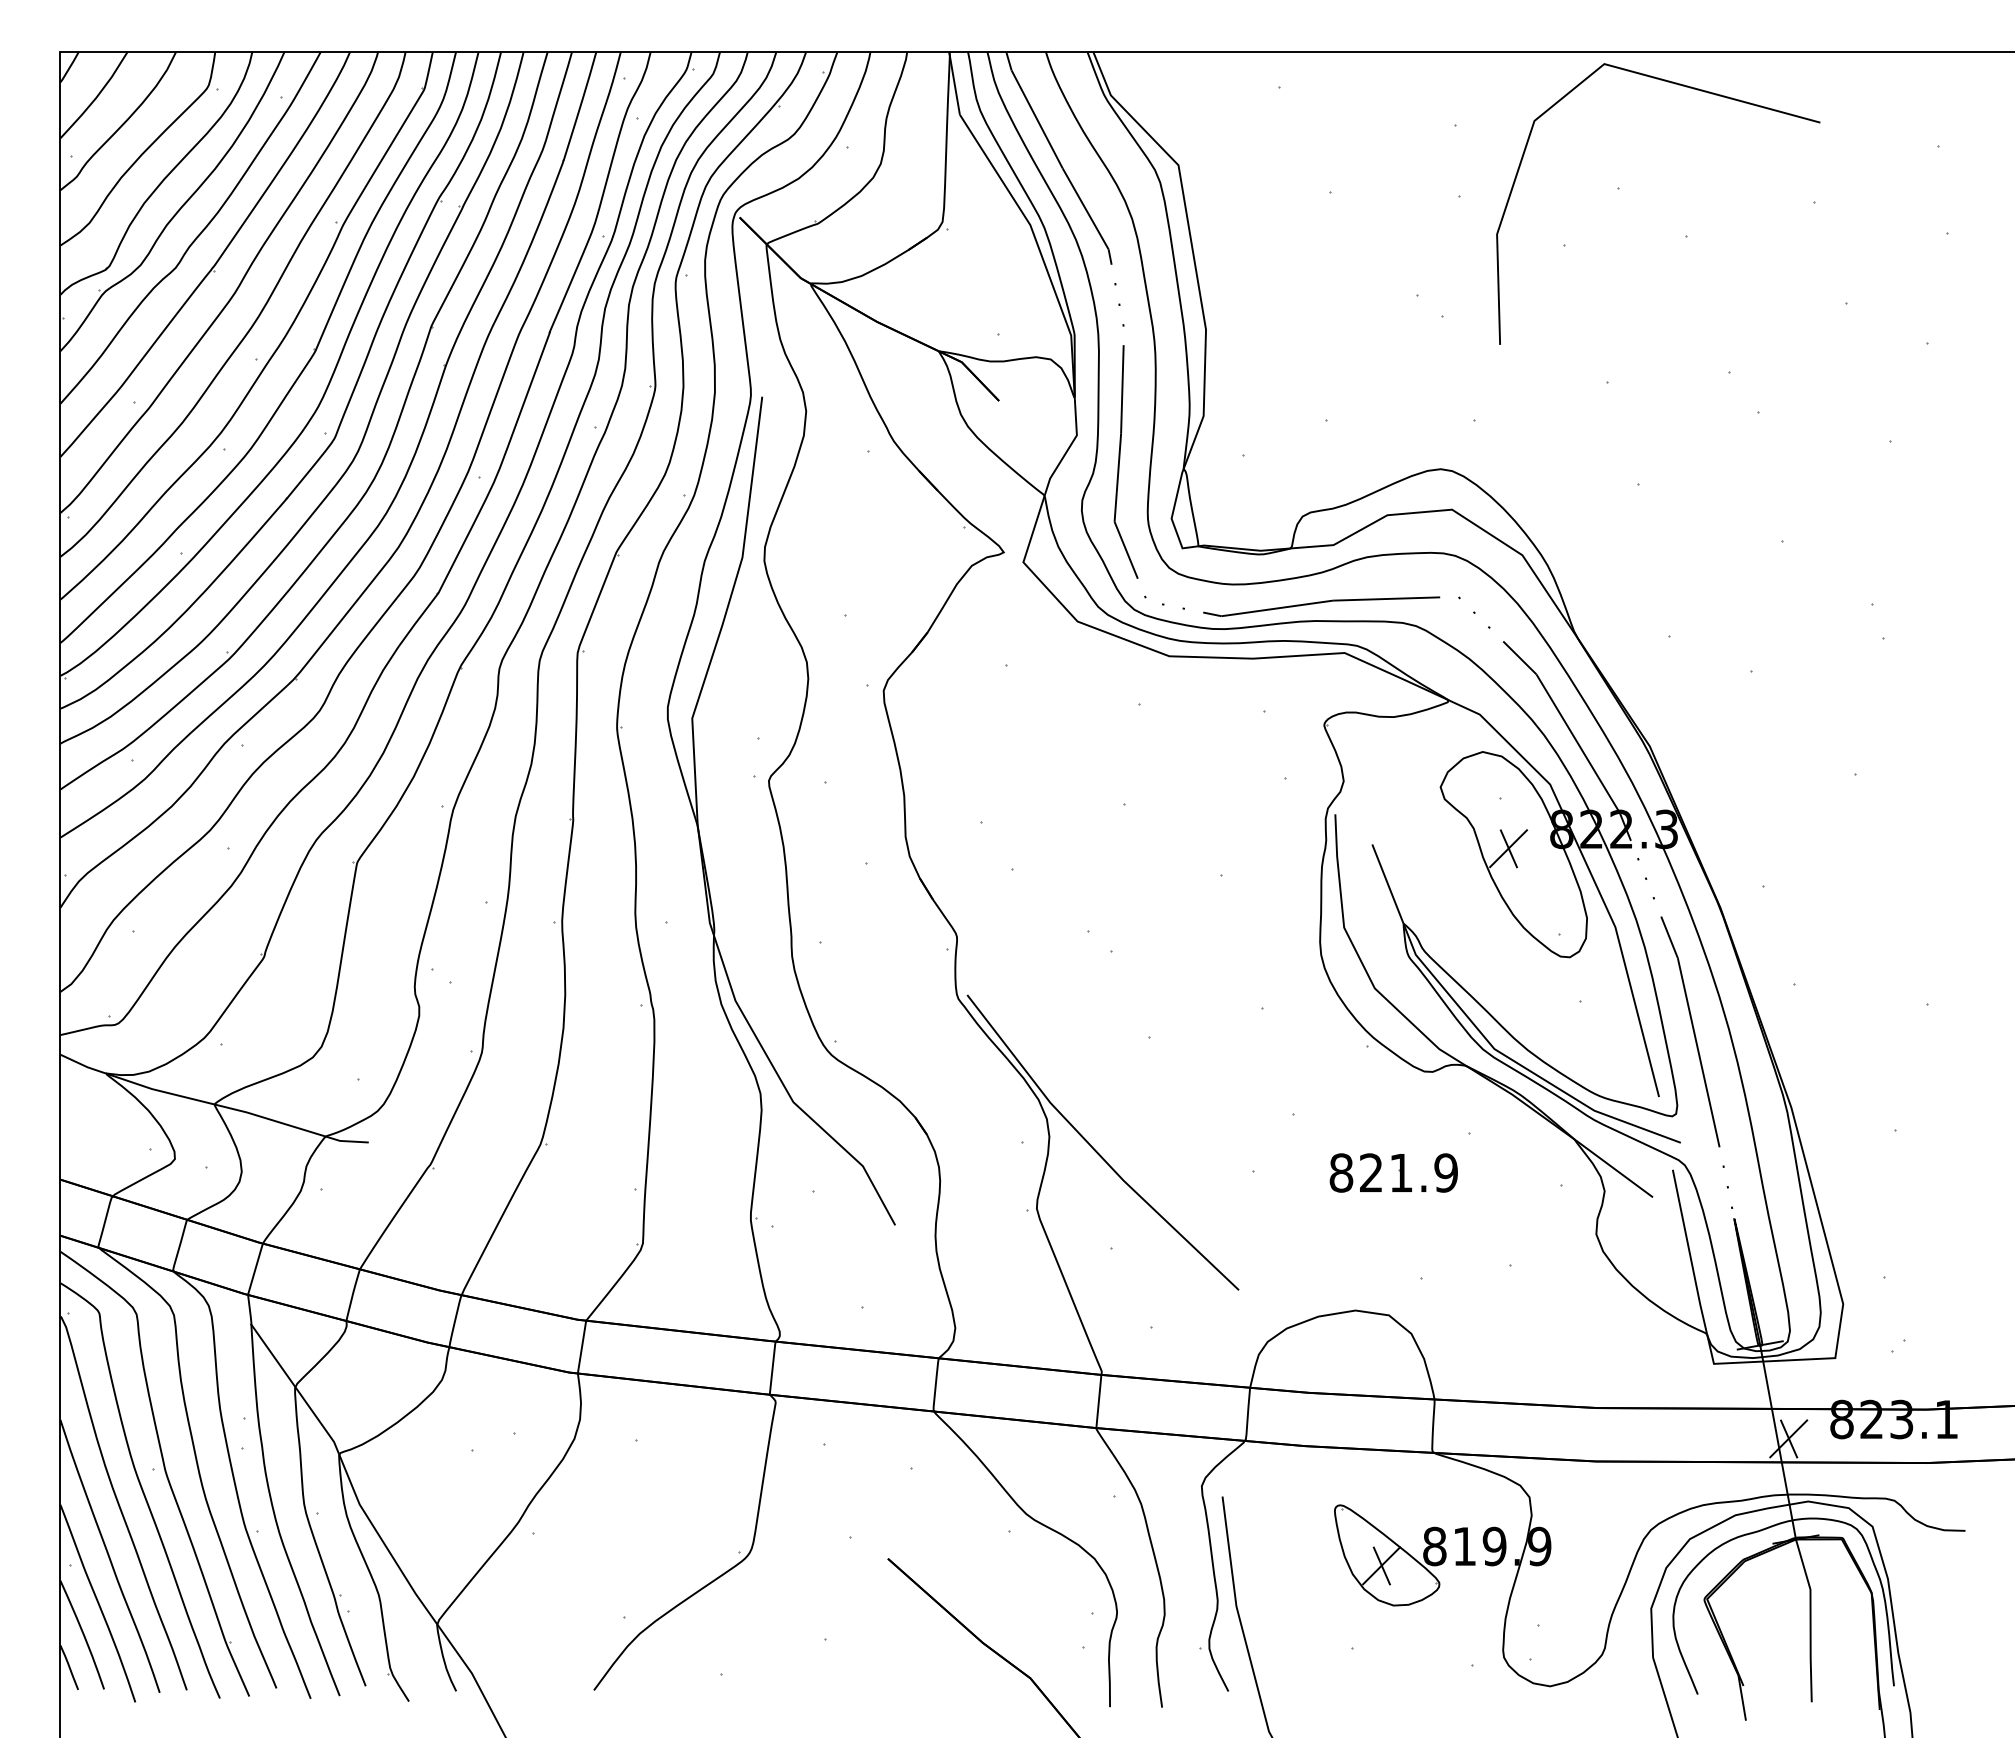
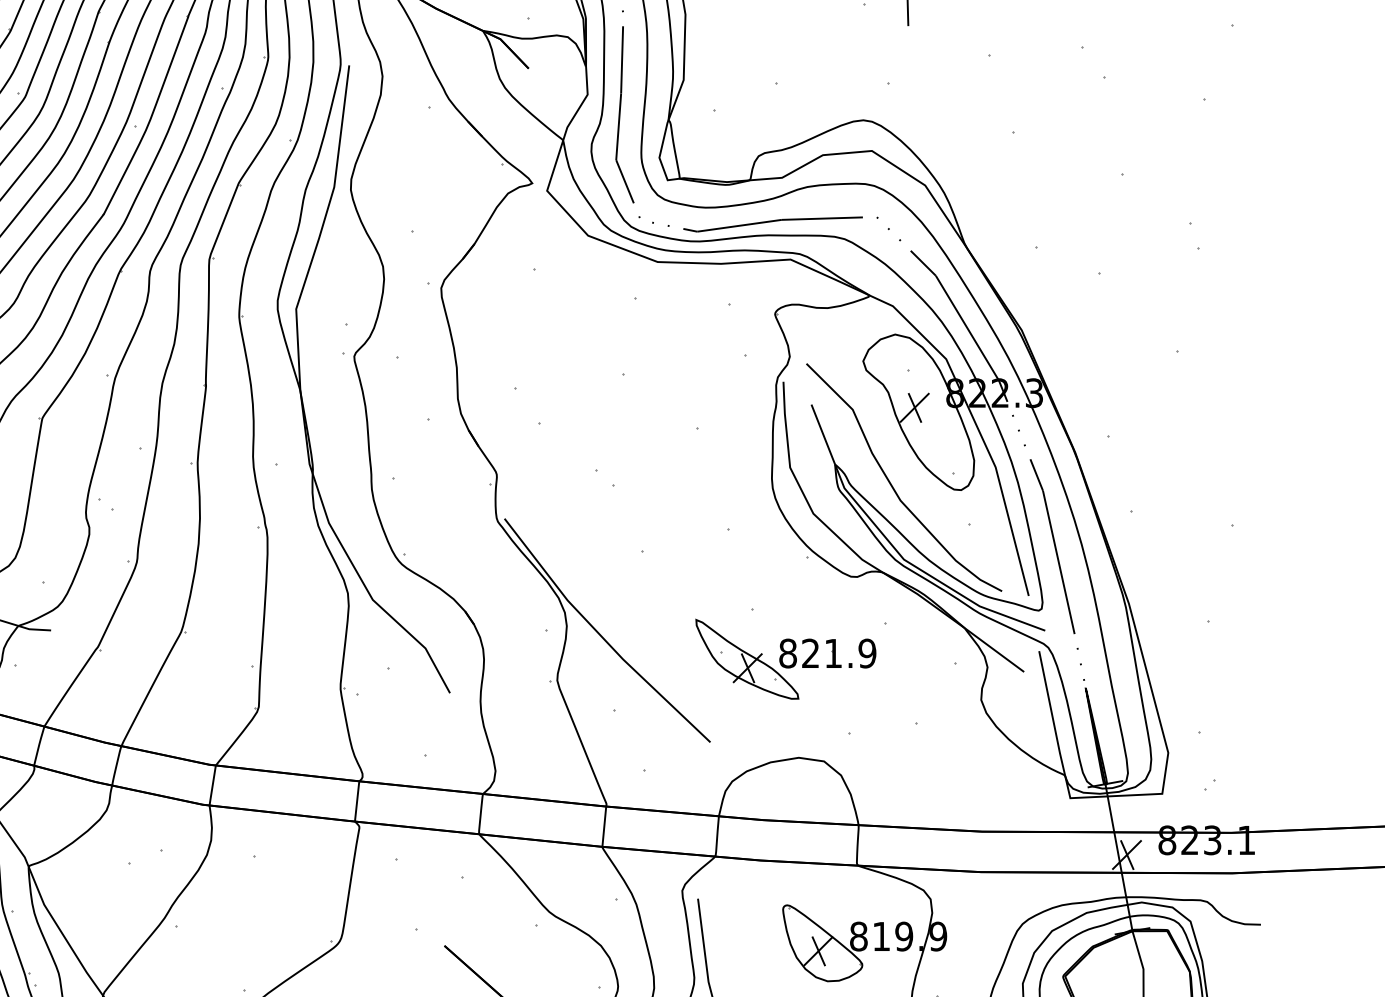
curve: (1479, 951) -> (892, 485), added
part: (1287, 1180) -> (747, 659), added

